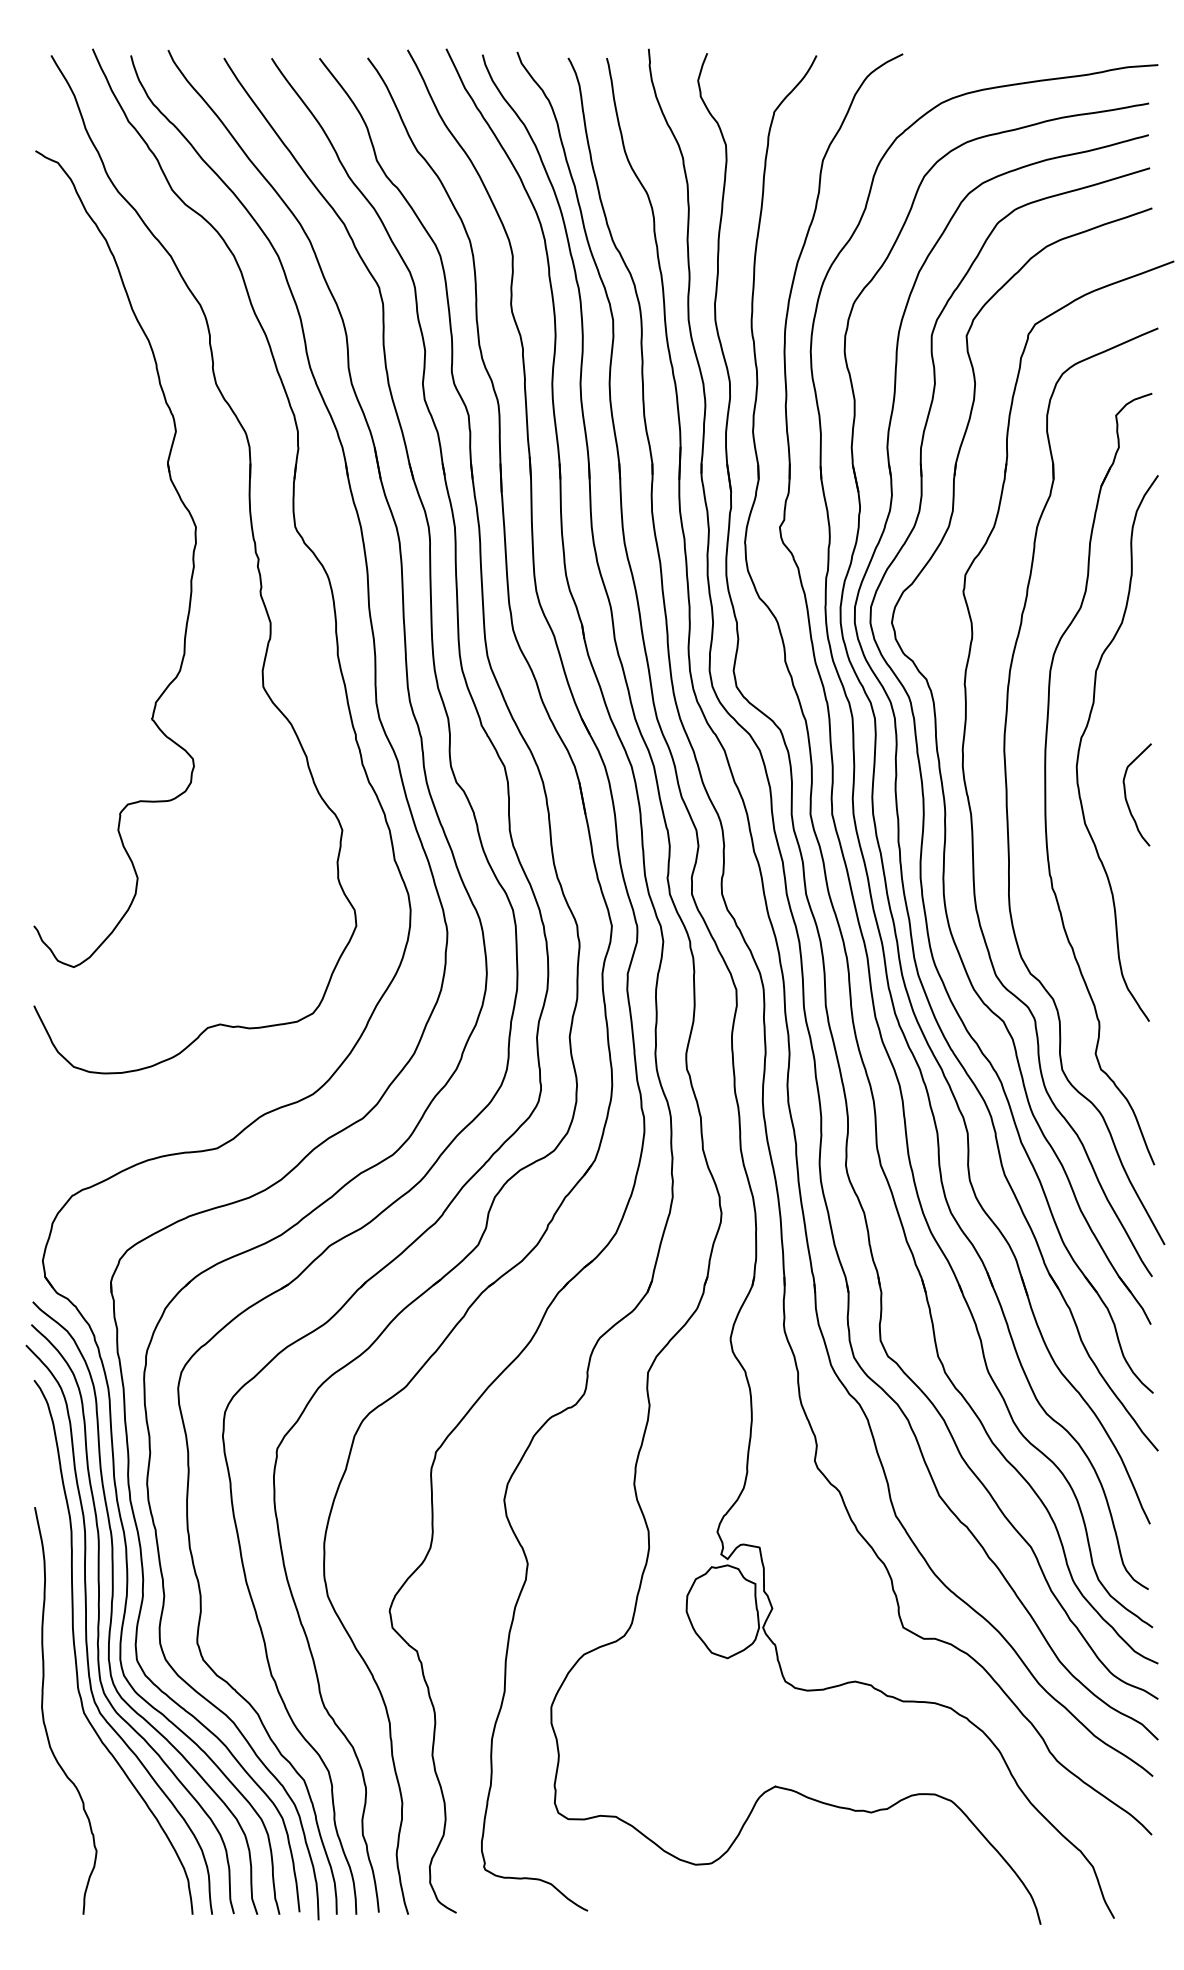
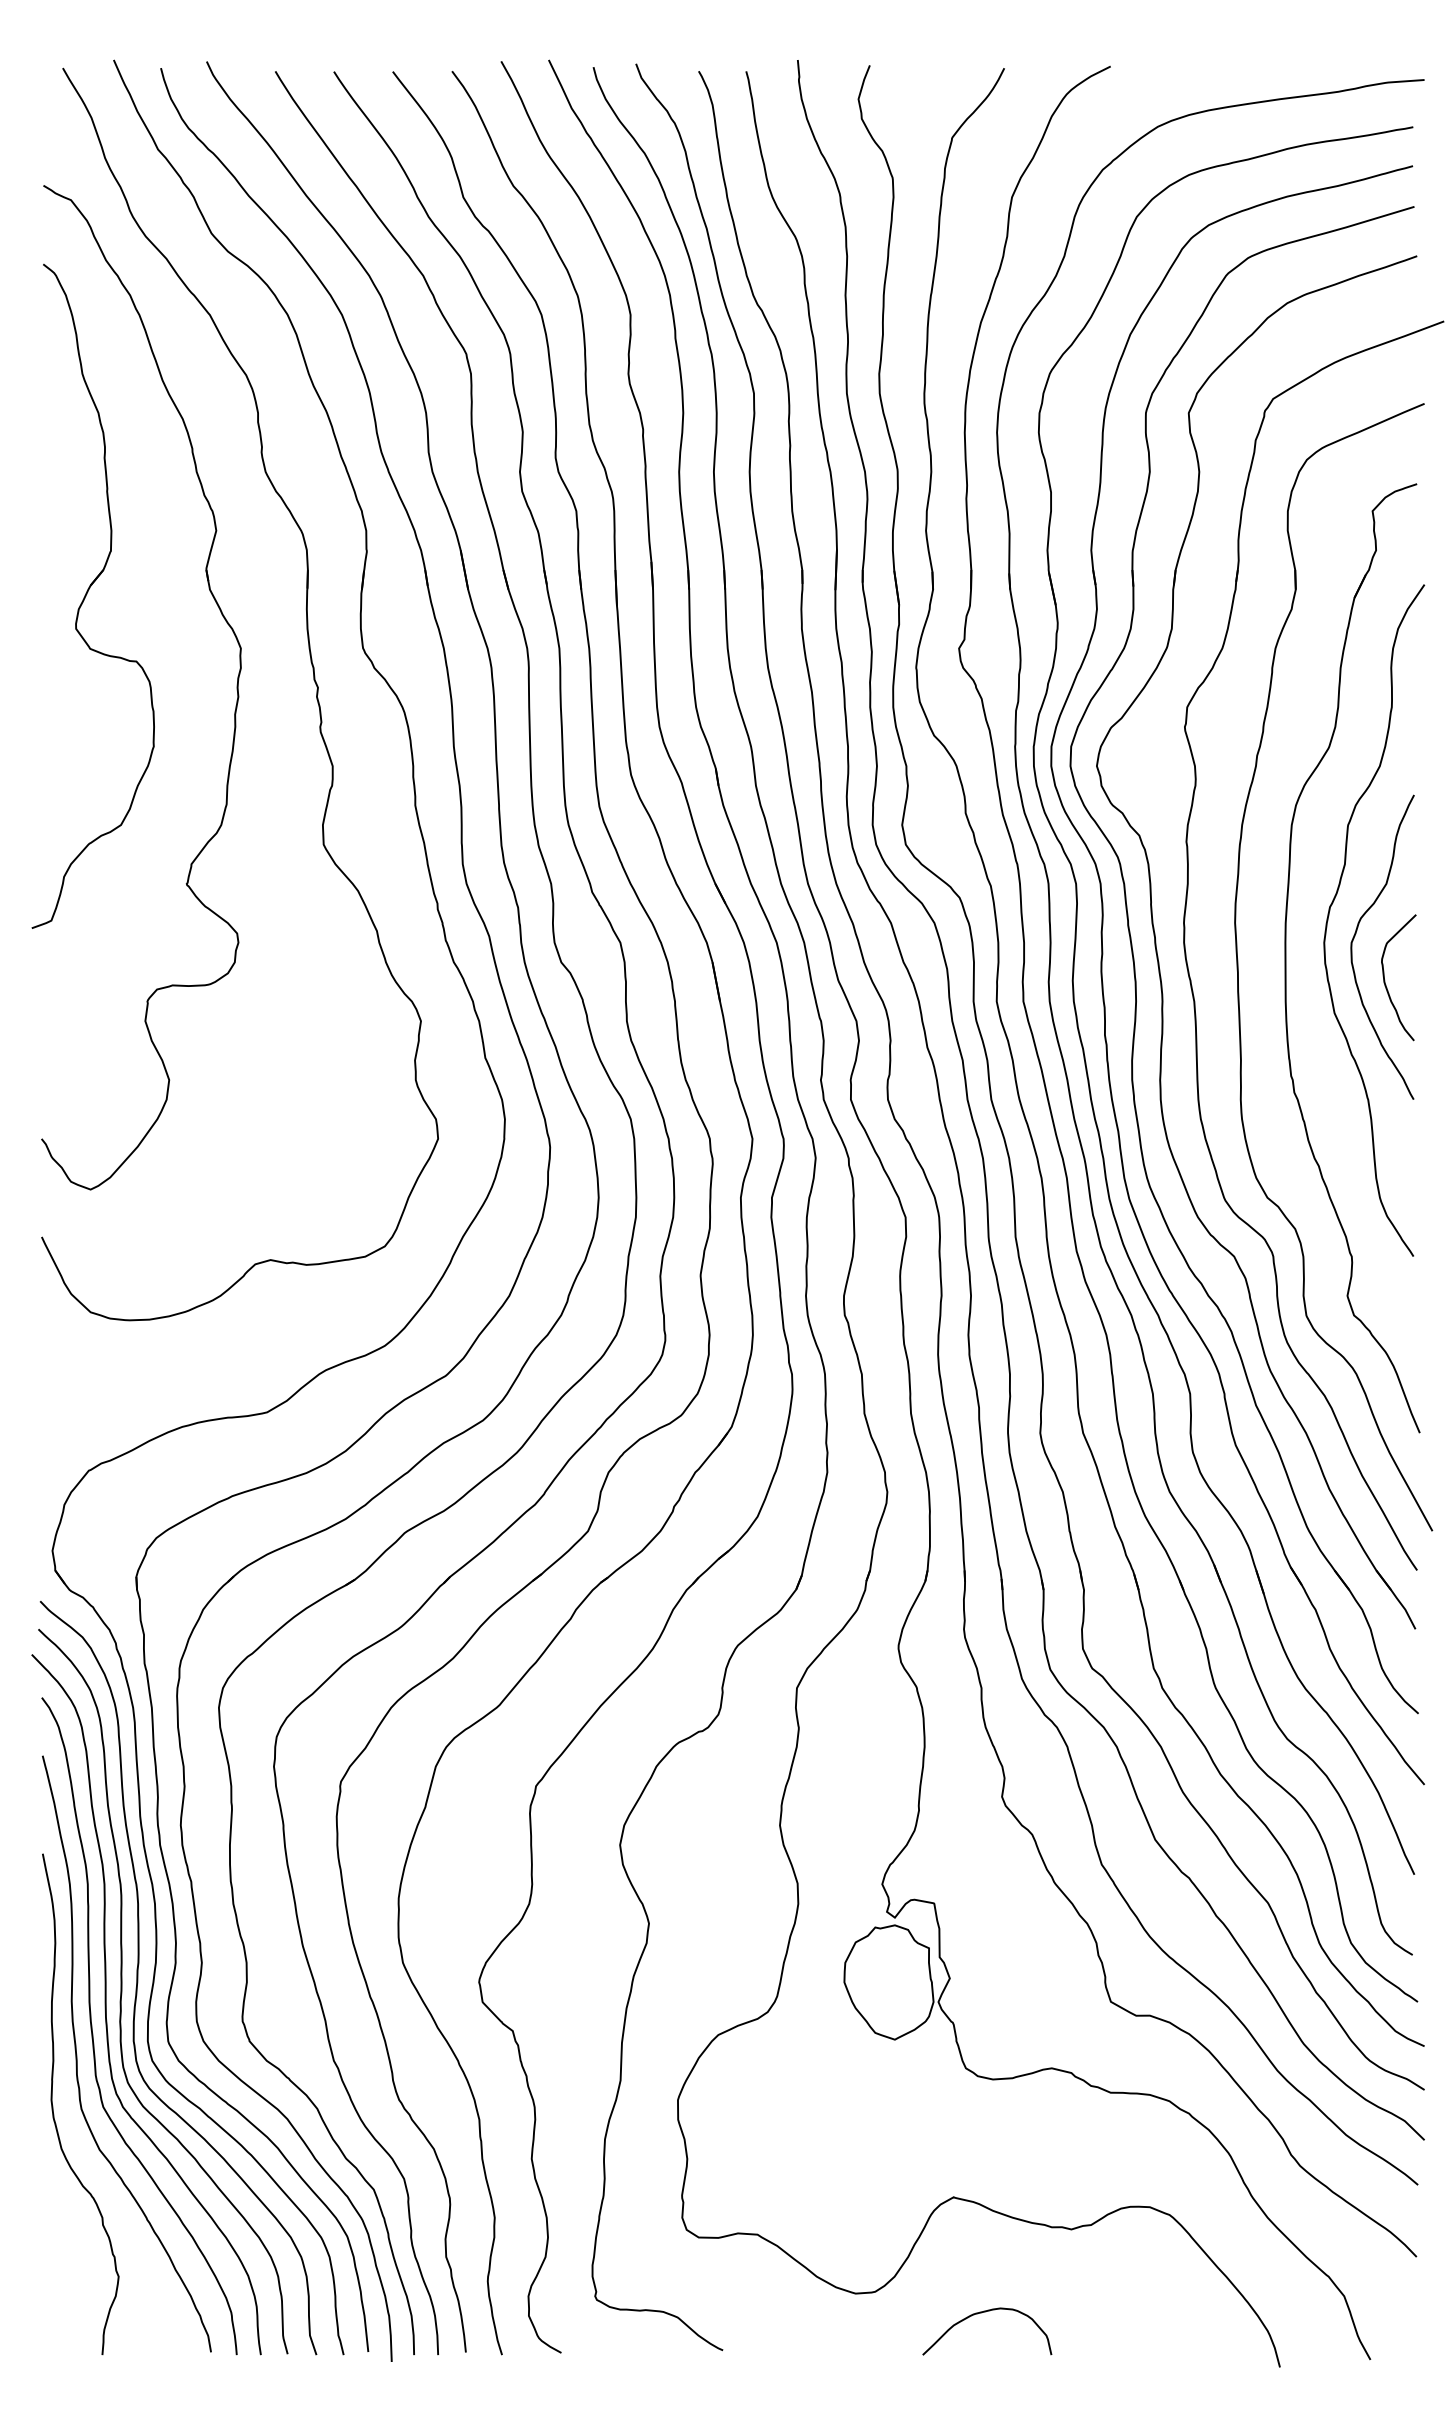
part: (75, 484) -> (92, 595), added
curve: (1102, 761) -> (1355, 936), added
curve: (63, 1670) -> (77, 2054), added
curve: (798, 1880) -> (981, 2313), added

